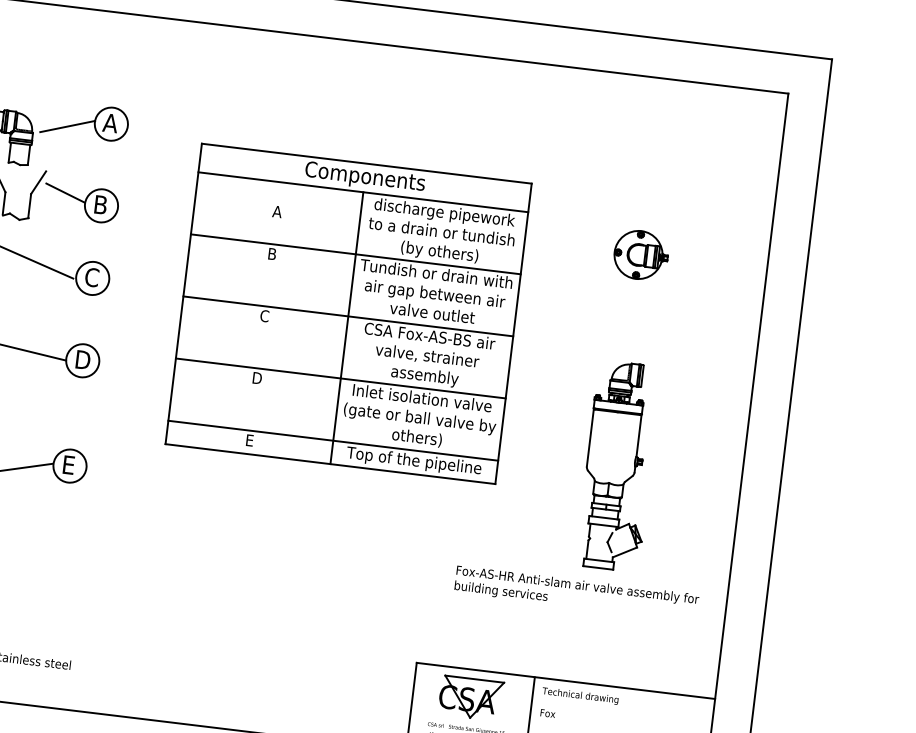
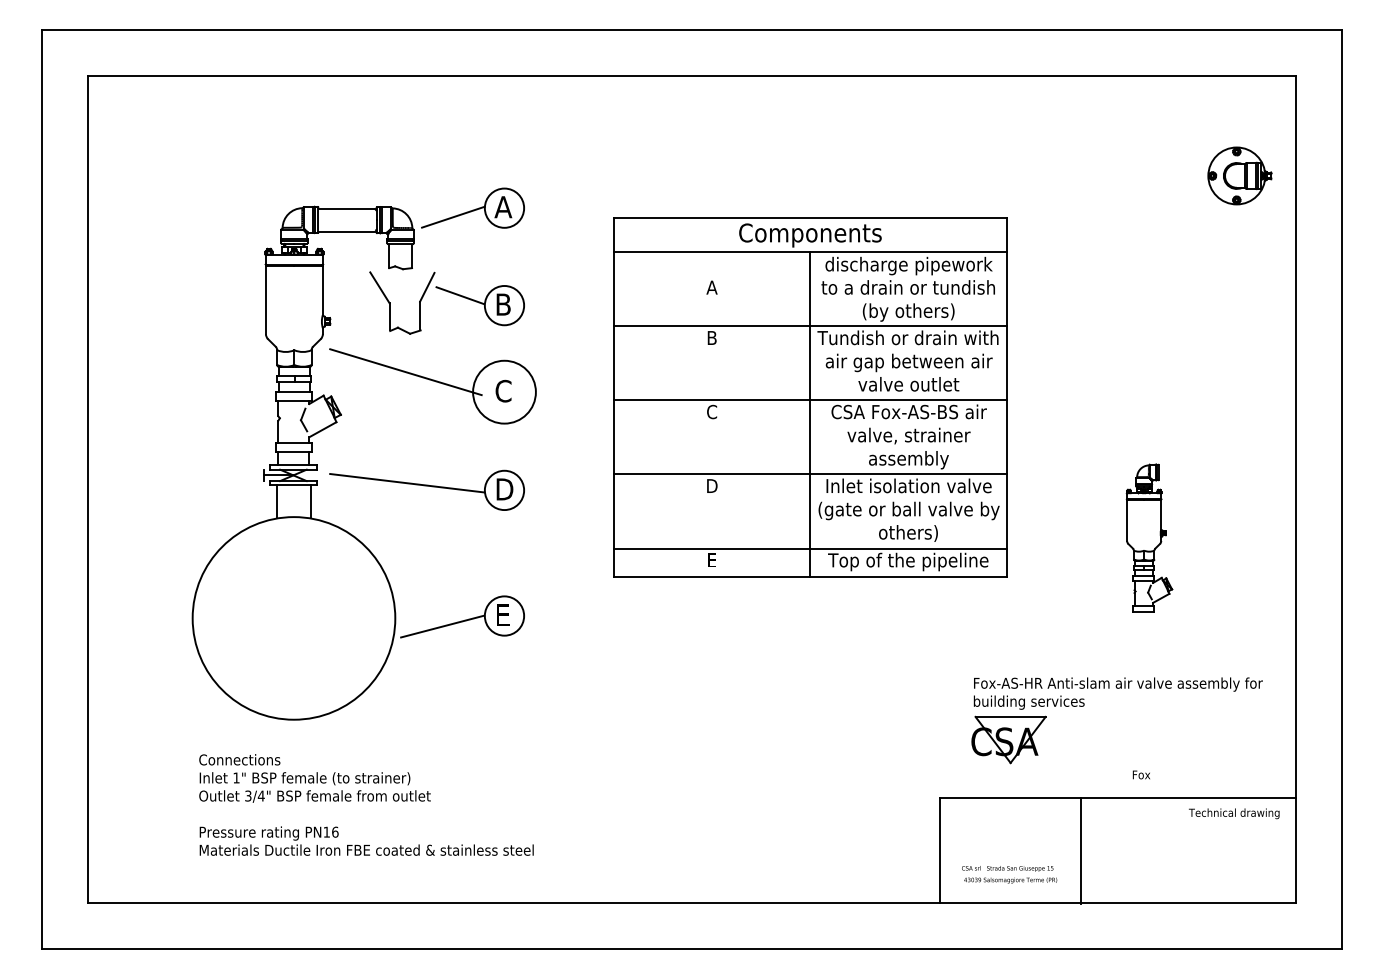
part: (640, 254) -> (1239, 175), moved
circle: (92, 277) -> (504, 391), size x1.6
part: (618, 465) -> (1149, 537), size x0.6
text: (580, 695) -> (1234, 813), moved
part: (470, 697) -> (1008, 739), moved
text: (547, 713) -> (1140, 774), moved

